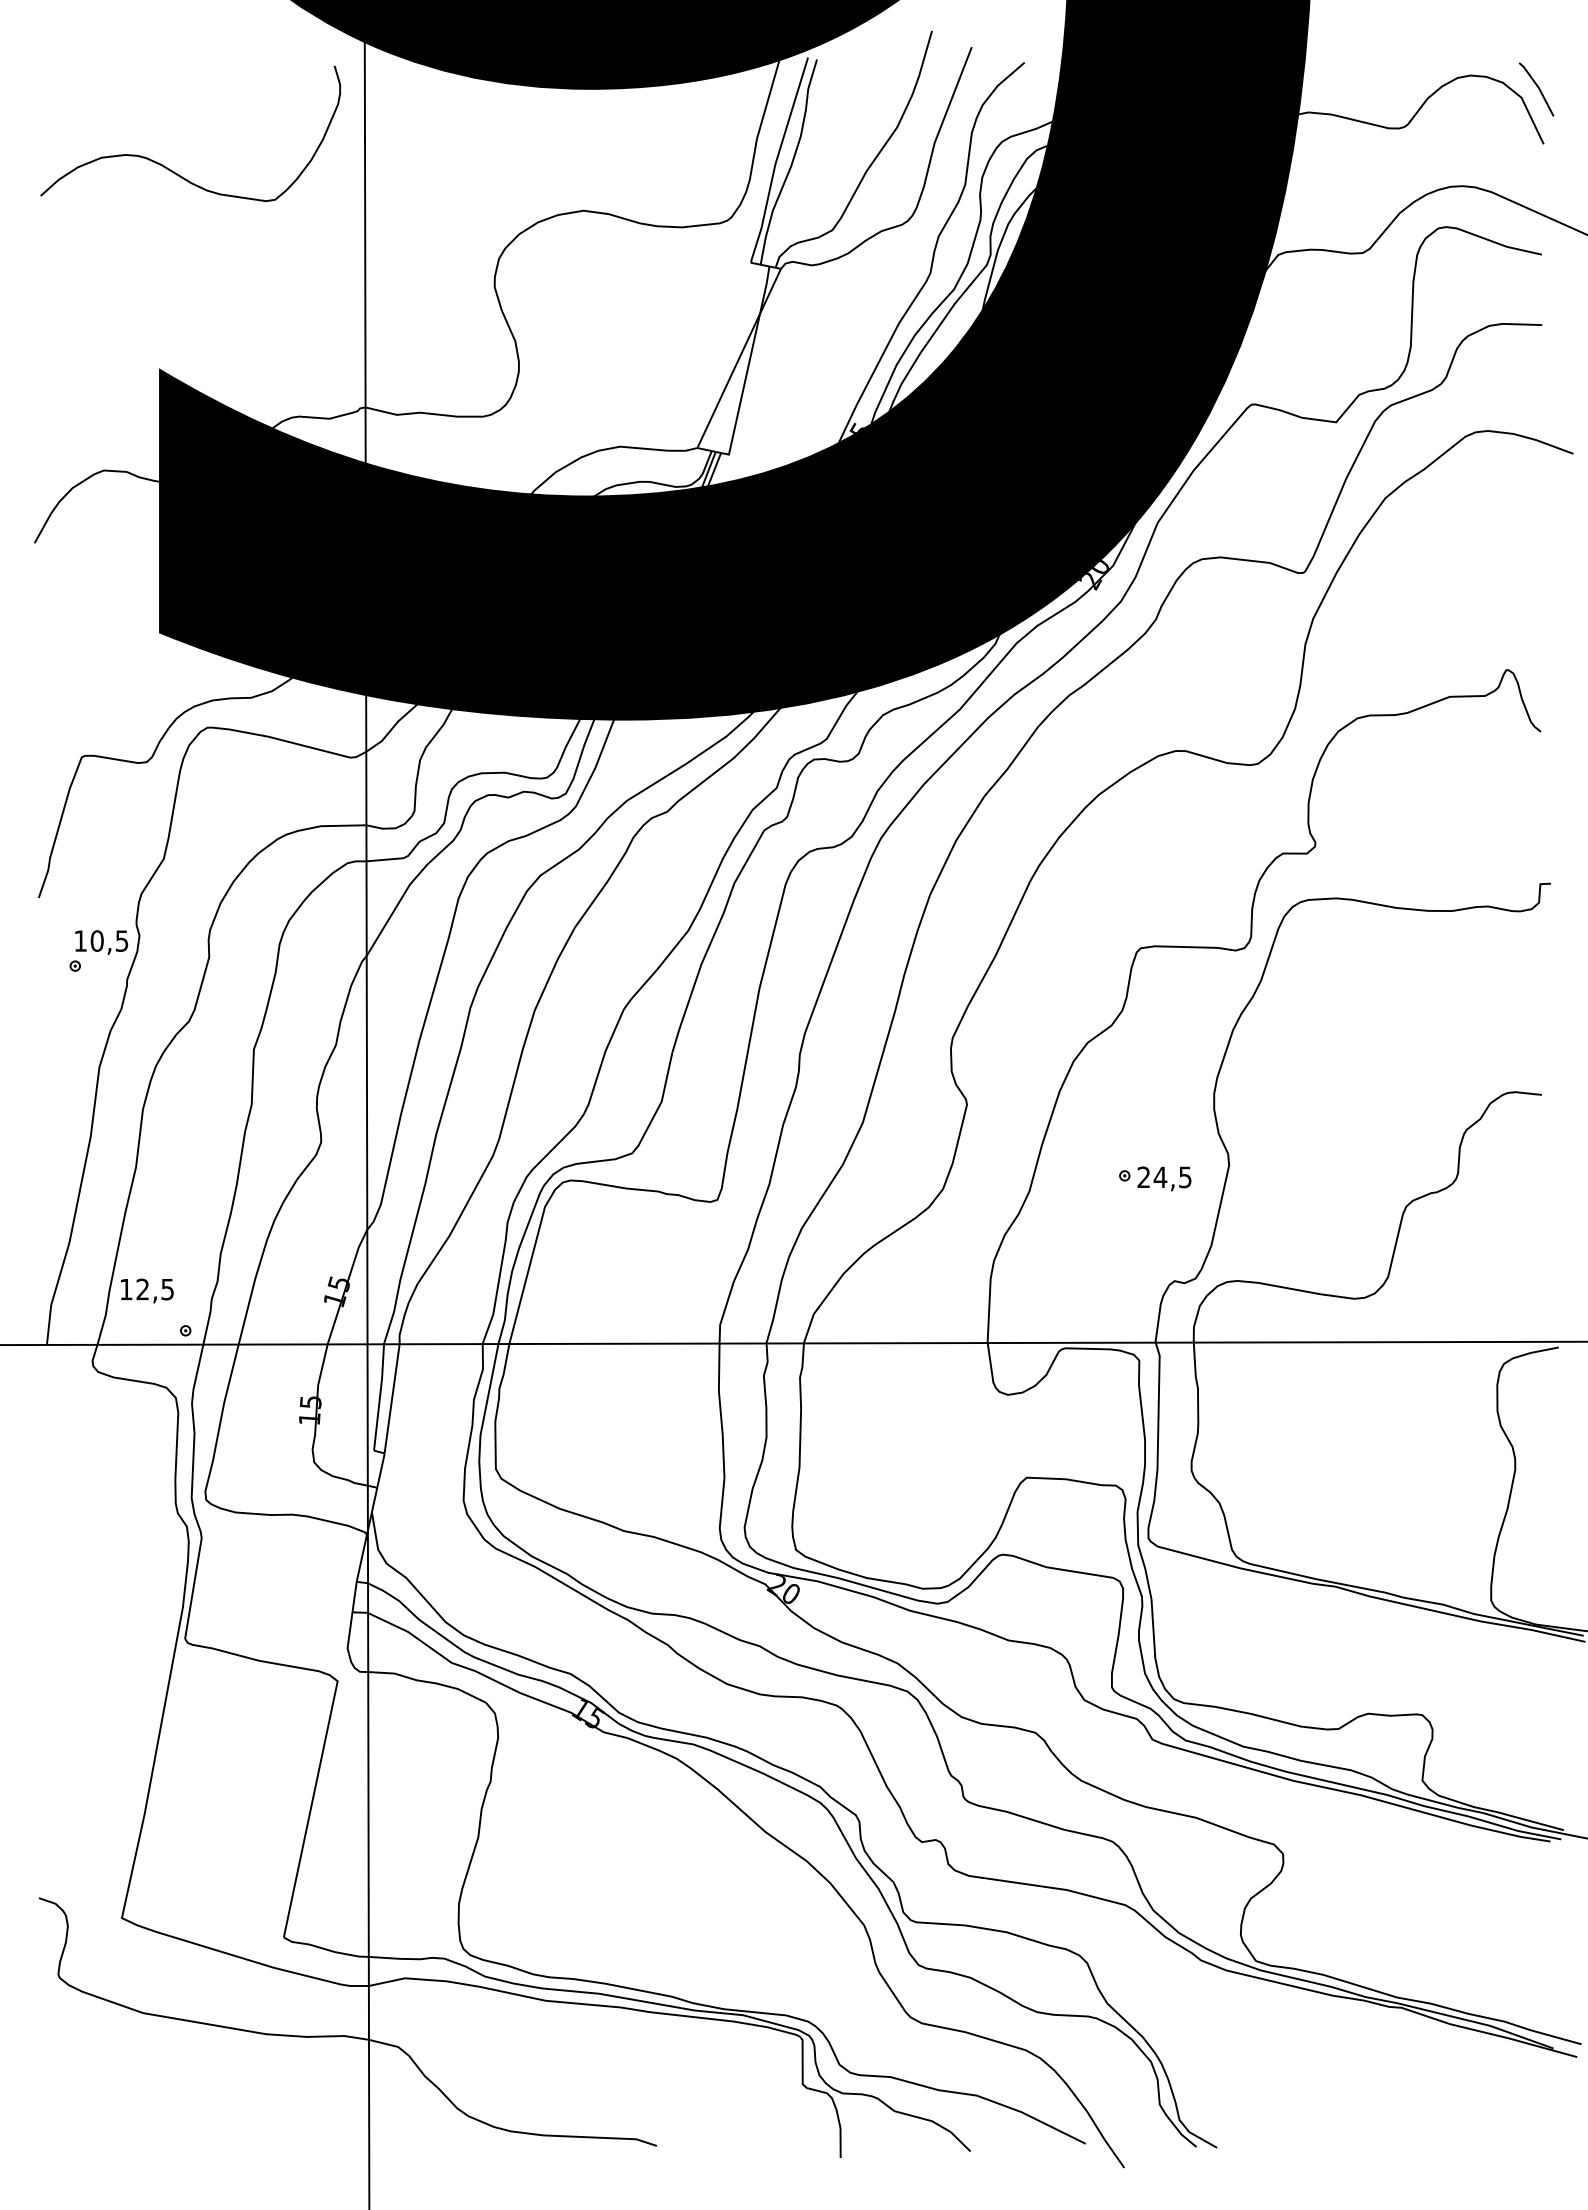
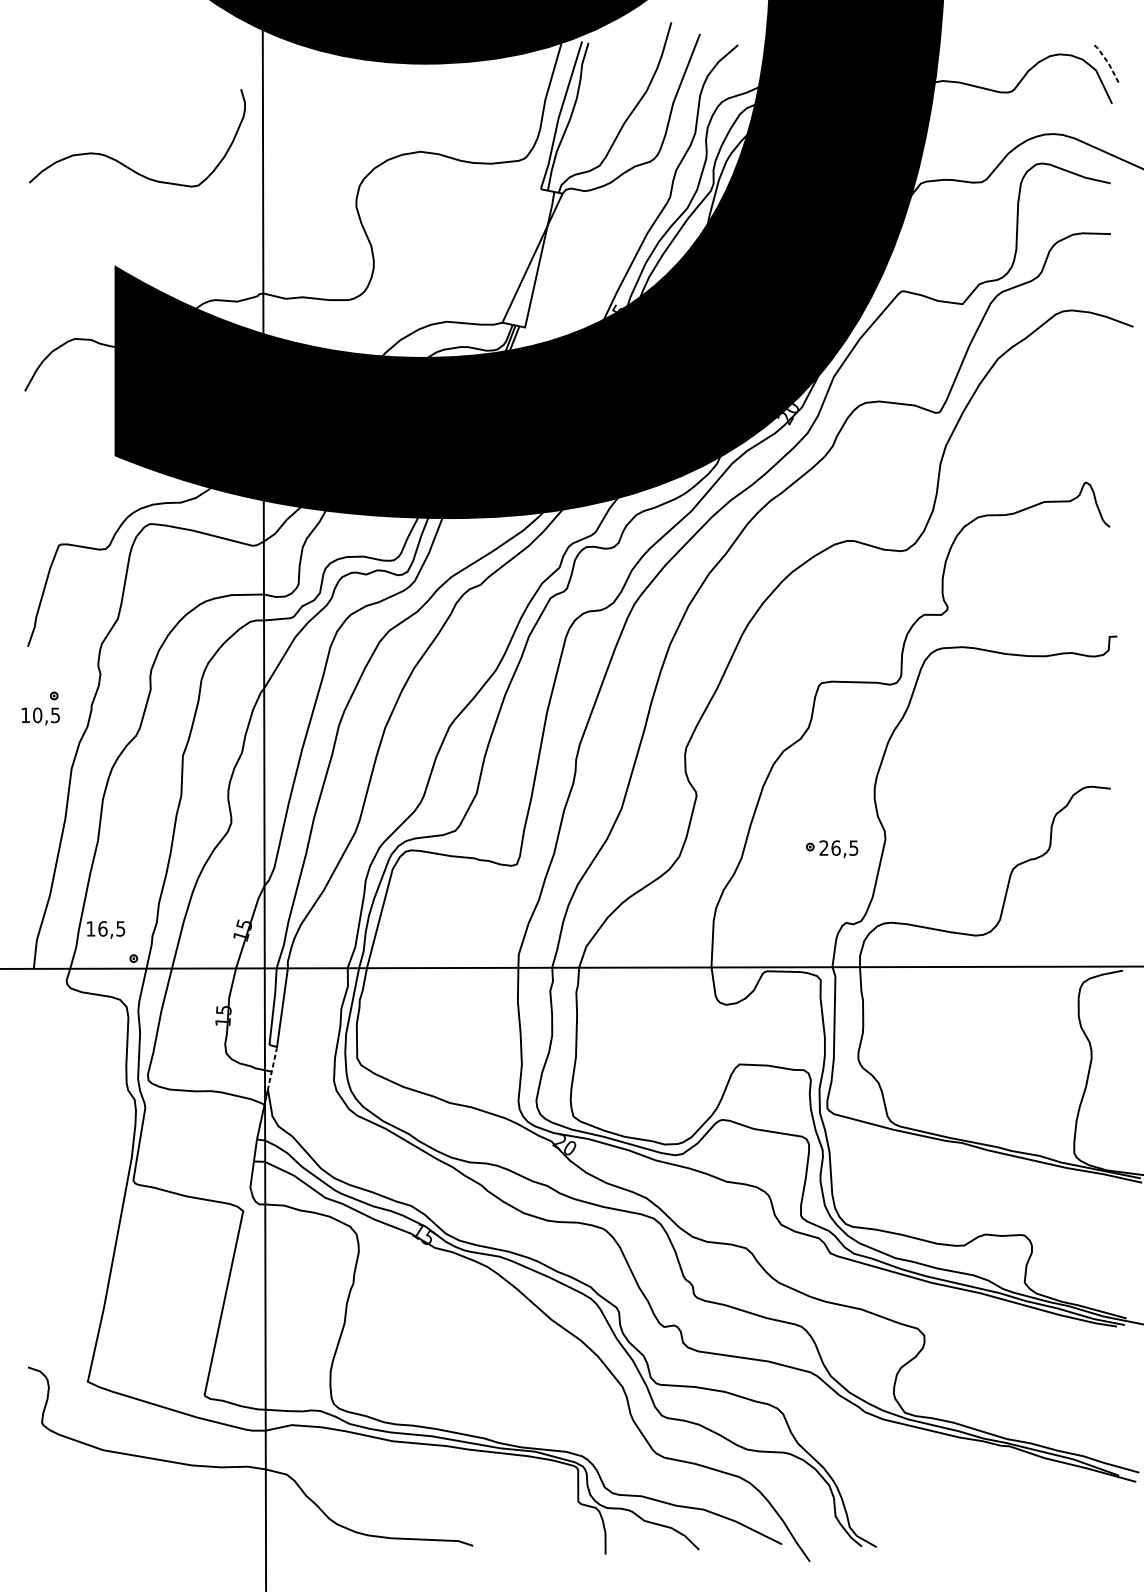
line: (1539, 88) -> (1109, 63), solid -> dashed
curve: (166, 166) -> (119, 161), moved
text: (101, 942) -> (40, 716), moved
text: (1160, 1177) -> (836, 848), 24,5 -> 26,5
text: (142, 1289) -> (102, 928), 12,5 -> 16,5
line: (378, 1482) -> (272, 1067), solid -> dashed

